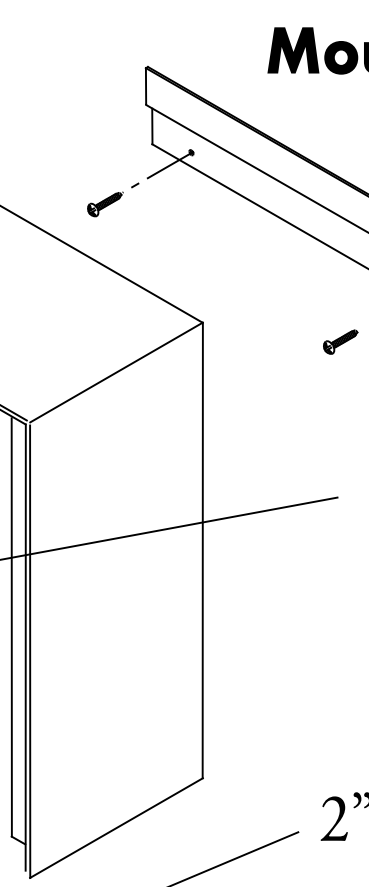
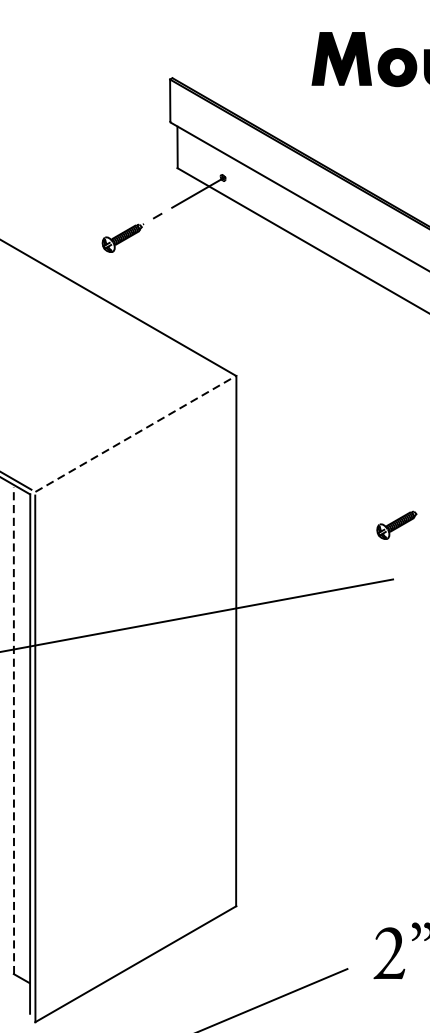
part: (340, 341) -> (396, 524), moved
line: (116, 372) -> (135, 433), solid -> dashed
line: (11, 626) -> (13, 729), solid -> dashed

